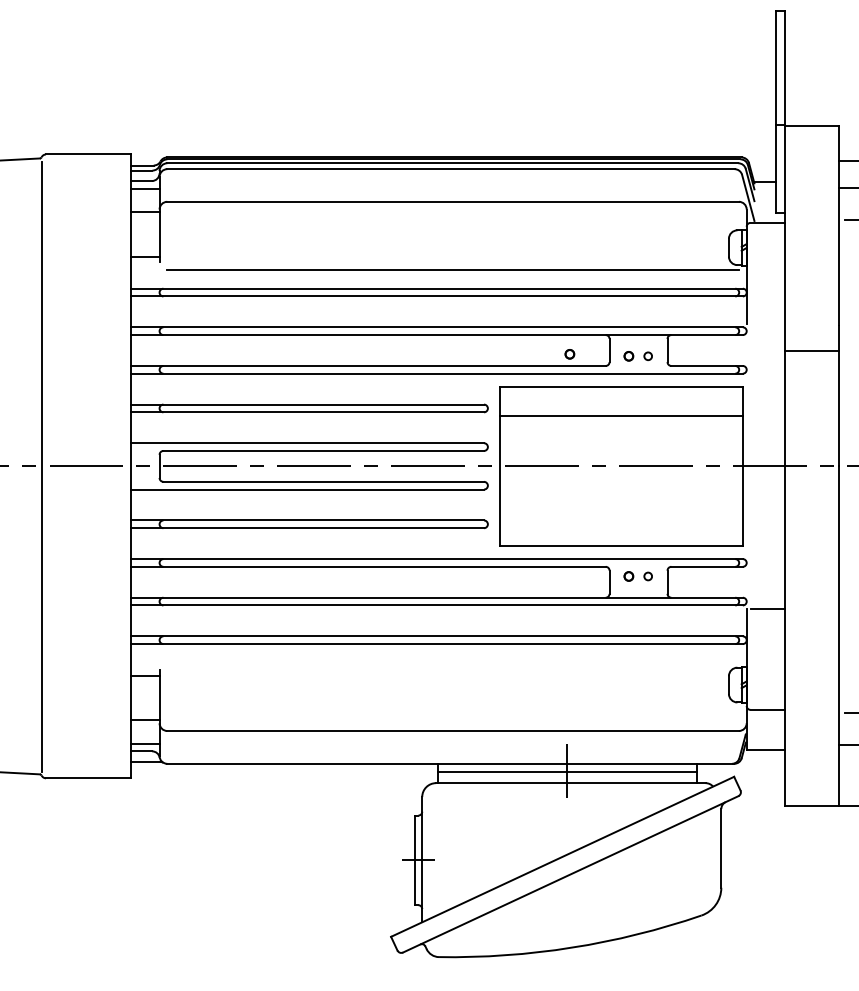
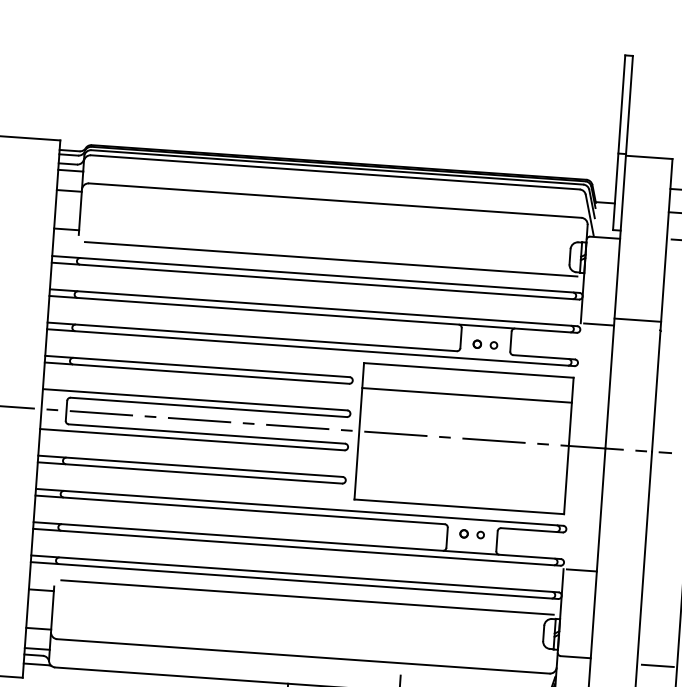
line: (767, 323) -> (598, 324), added
line: (812, 350) -> (637, 320), moved
part: (569, 354) -> (426, 339), removed
line: (452, 662) -> (306, 597), added

